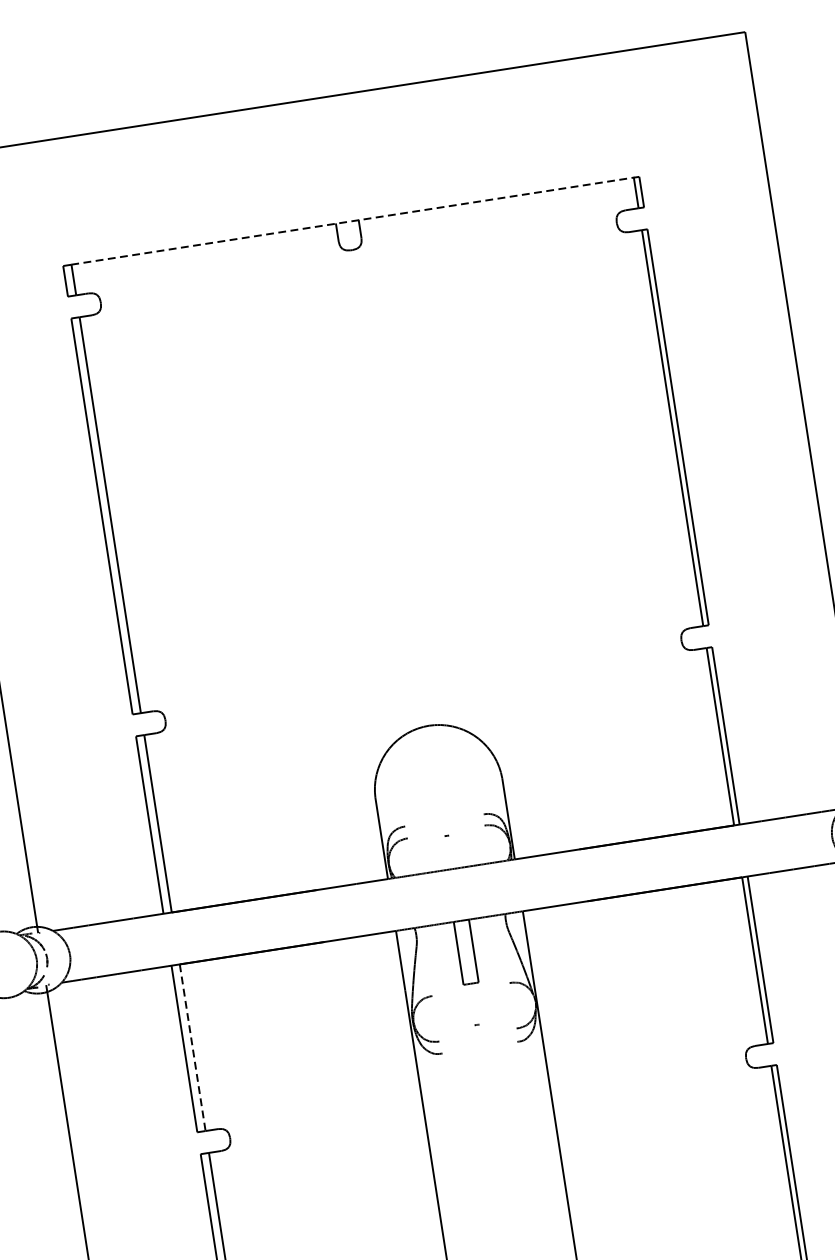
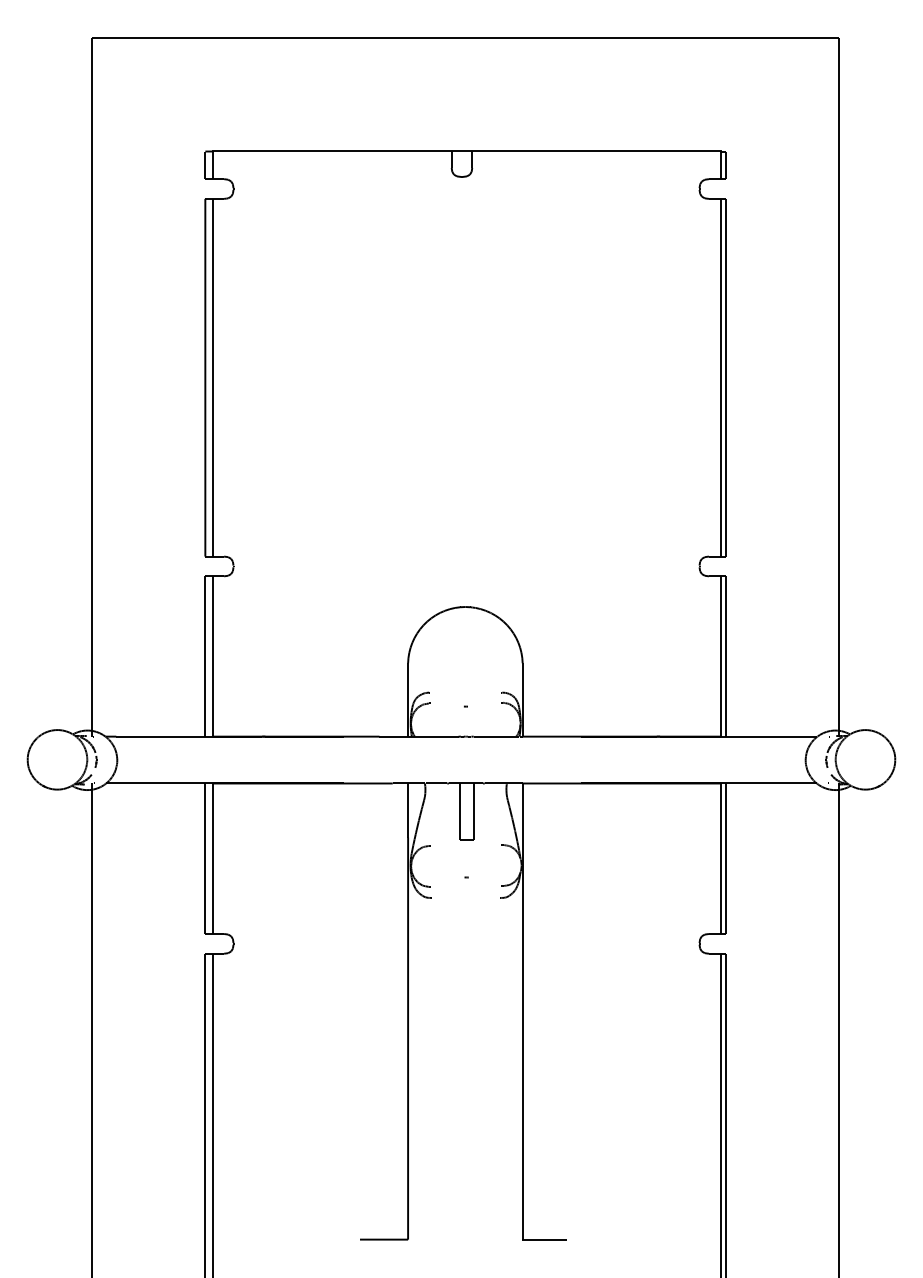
line: (353, 221) -> (467, 151), dashed -> solid
line: (192, 1048) -> (212, 859), dashed -> solid

